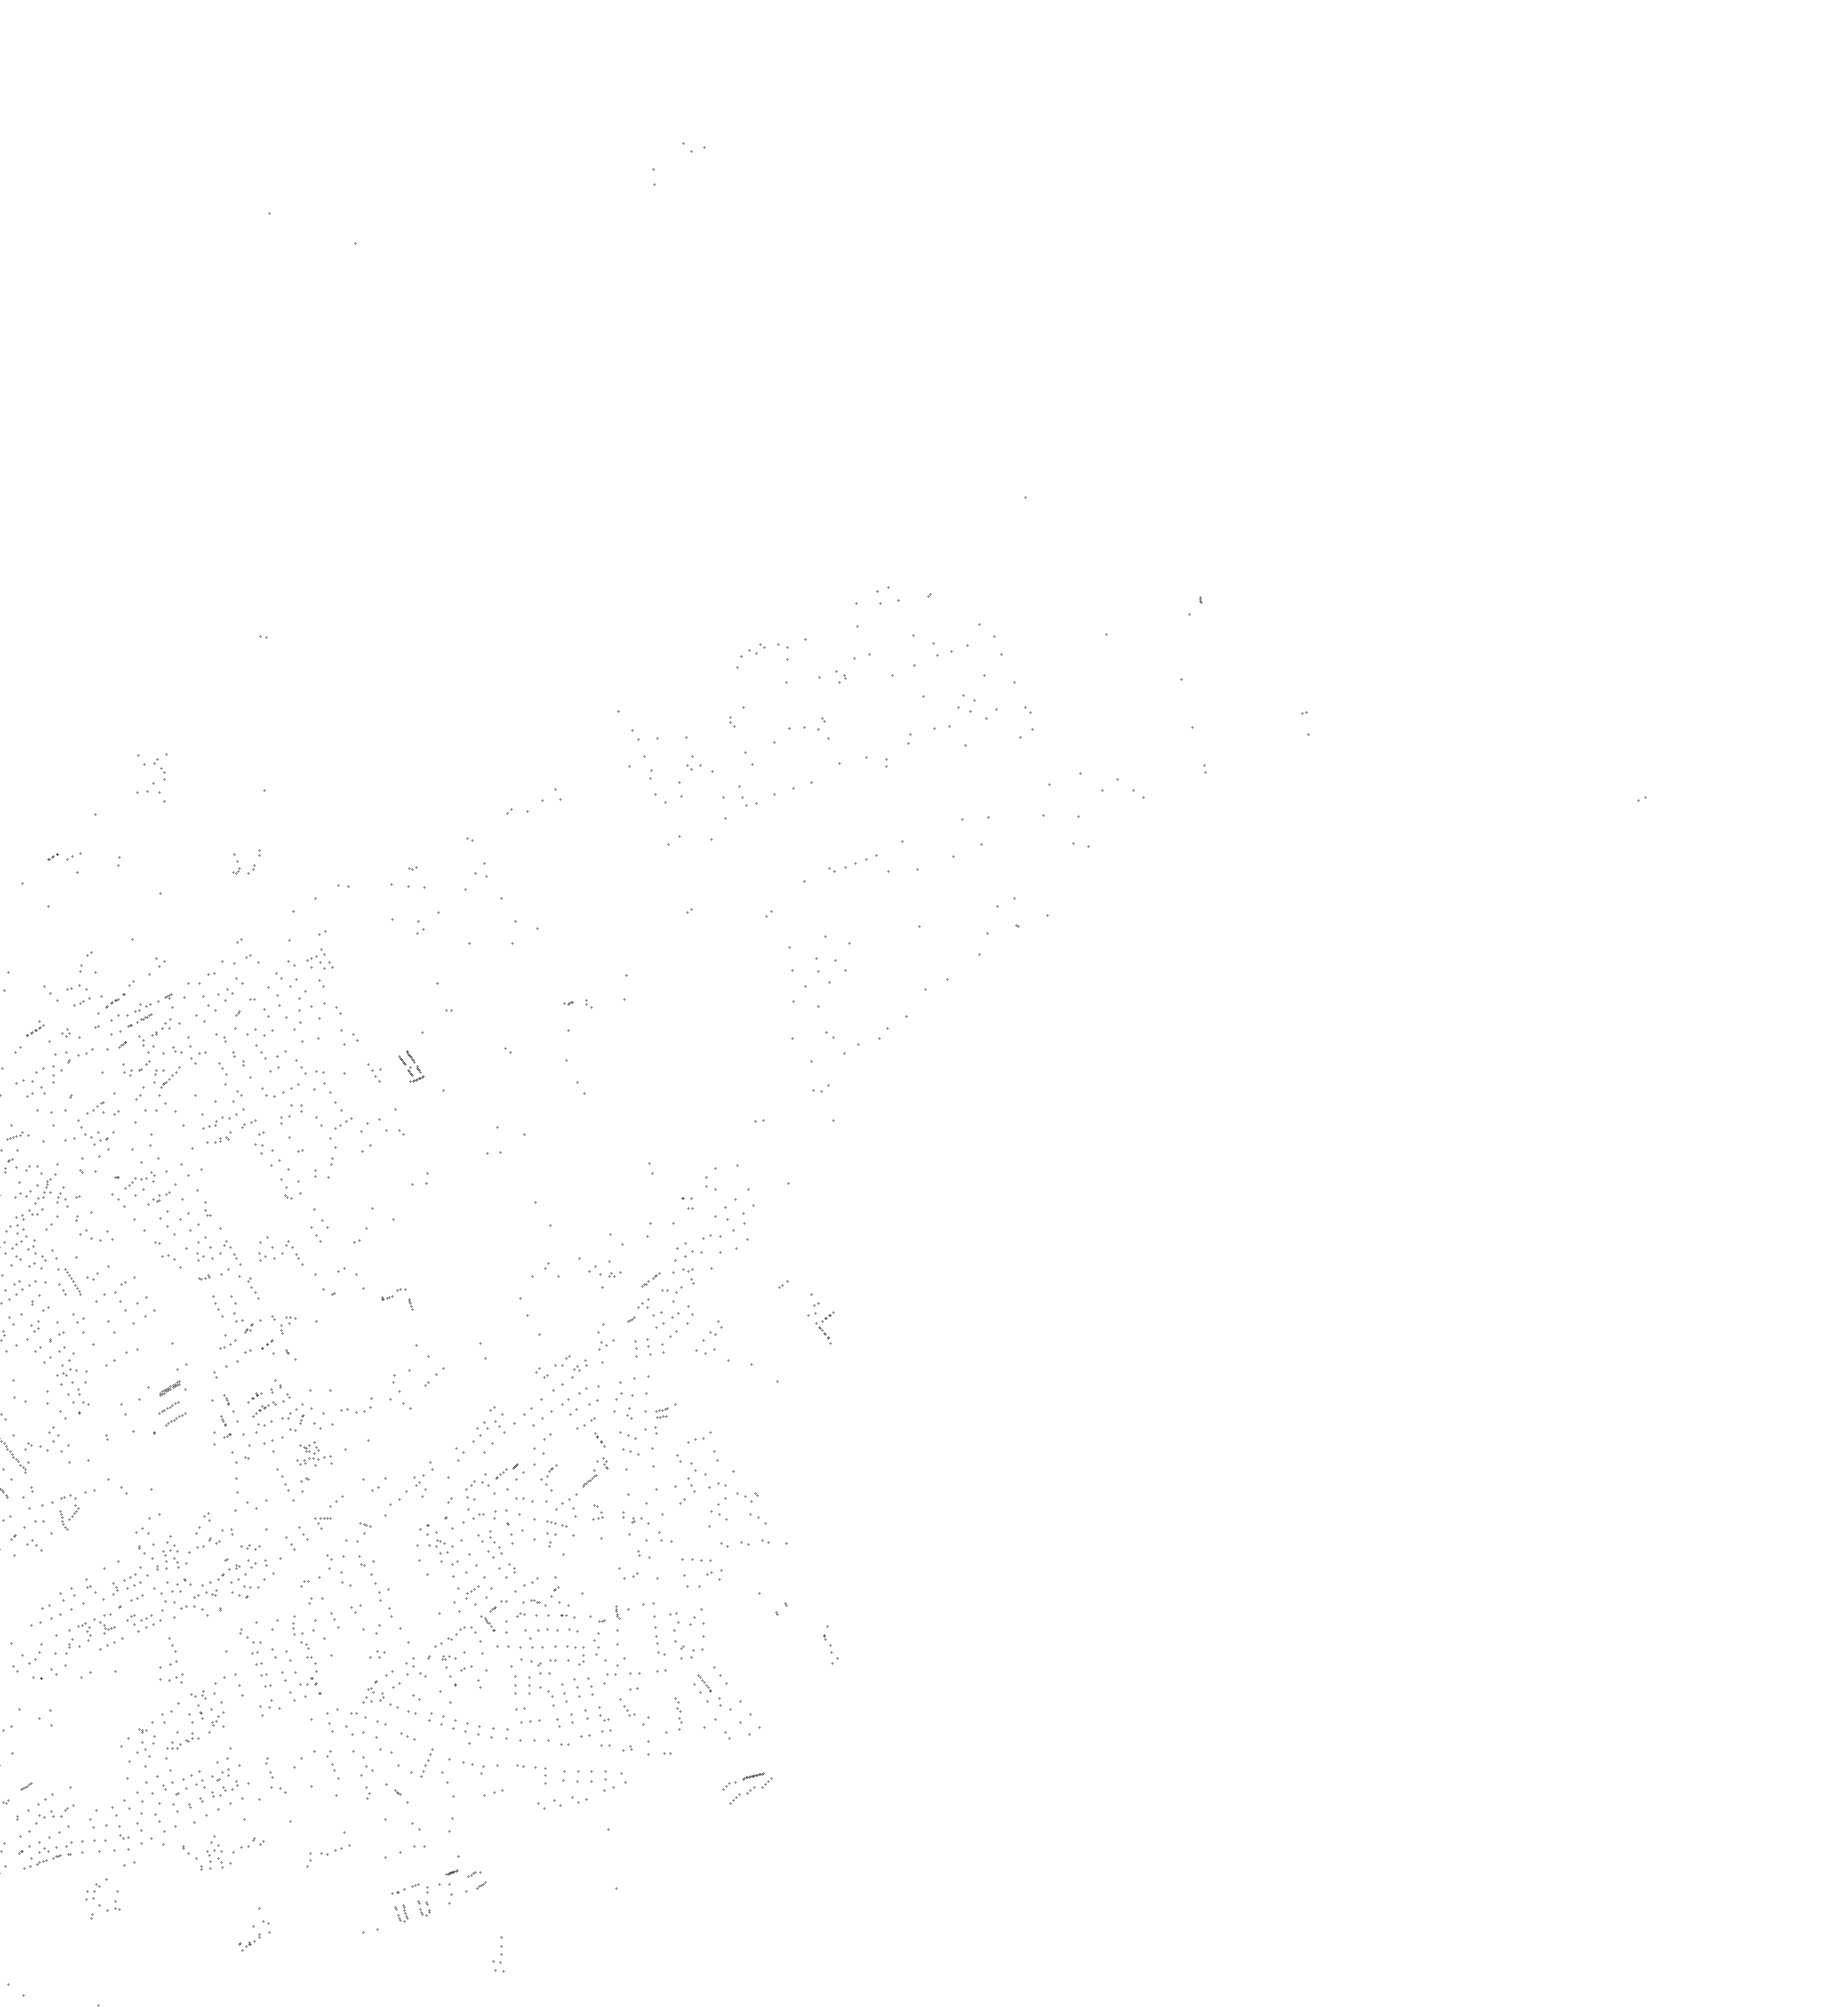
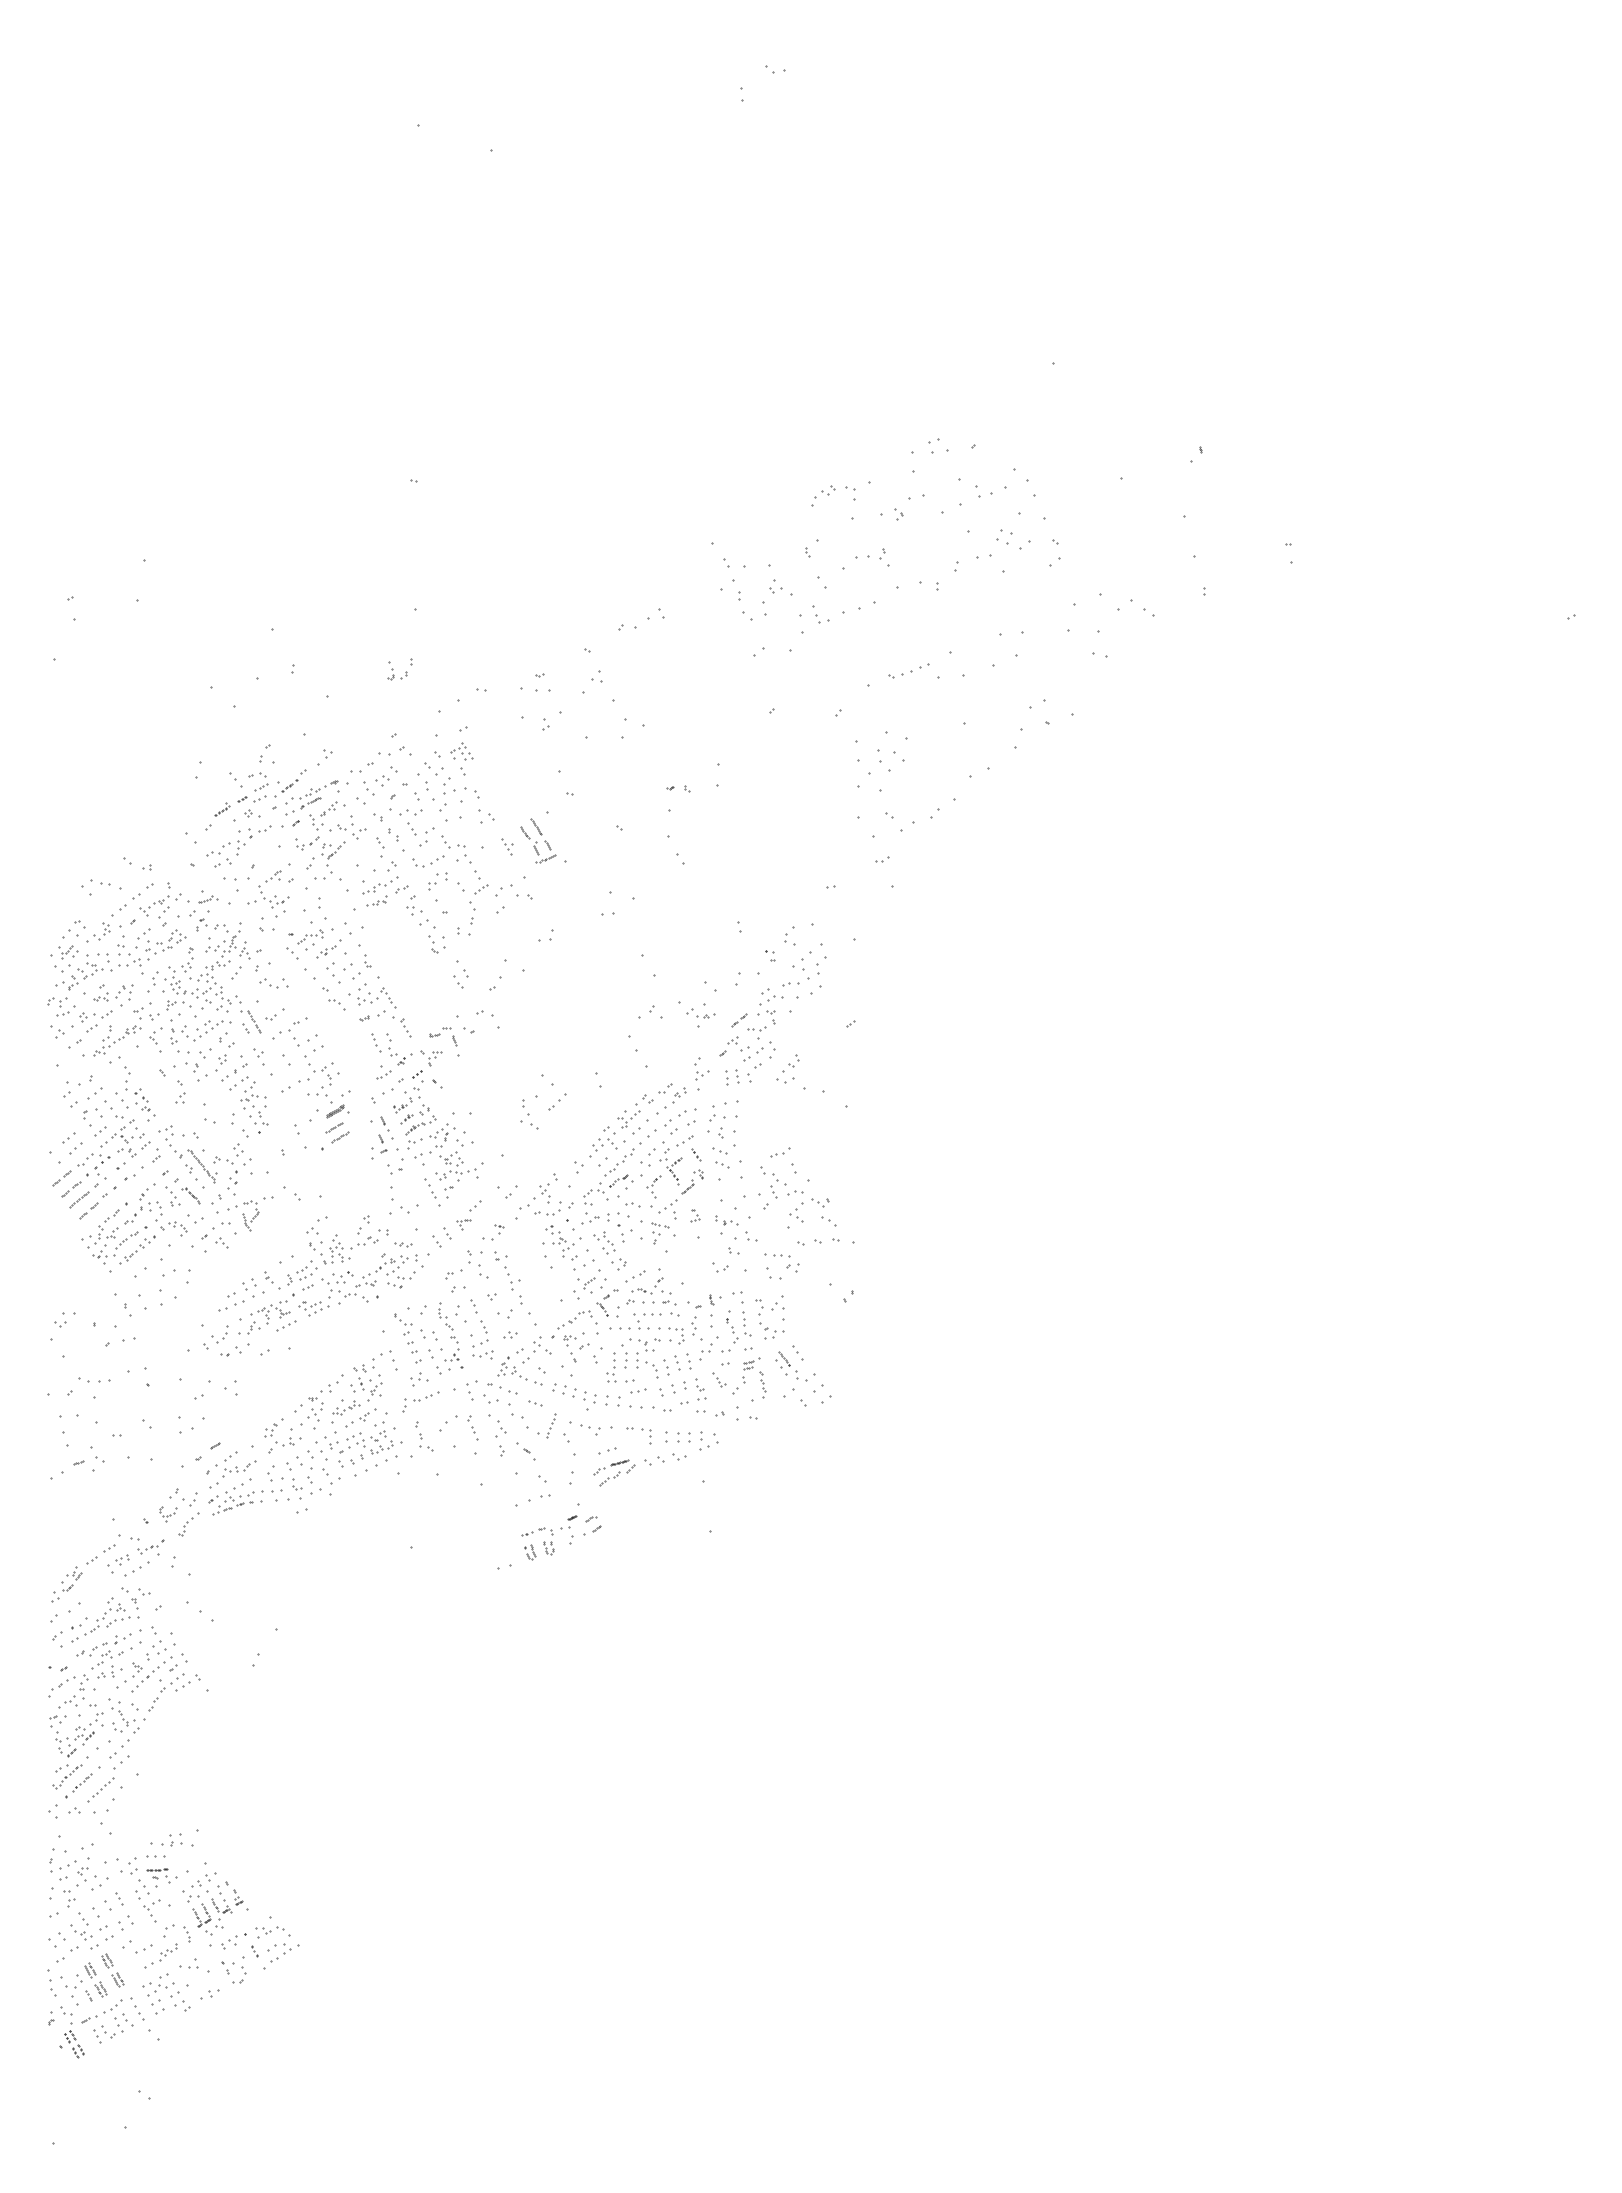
part: (151, 777) -> (320, 1082), moved
part: (63, 855) -> (251, 798), moved
part: (411, 1065) -> (538, 840), size x1.67
part: (280, 1250) -> (428, 995), removed
part: (397, 1299) -> (443, 1036), moved
part: (820, 1319) -> (670, 1163), moved
part: (518, 1393) -> (628, 1115), added
part: (356, 1405) -> (547, 1208), moved
part: (665, 1419) -> (751, 1370), moved
part: (508, 1449) -> (619, 1162), added
part: (313, 1453) -> (456, 1166), size x1.43
part: (47, 1473) -> (232, 1182), added
part: (830, 1644) -> (732, 1326), moved
part: (171, 1660) -> (482, 1339), moved
part: (199, 1752) -> (360, 1417), added
part: (747, 1787) -> (614, 1472), moved
part: (223, 1853) -> (380, 1501), removed
part: (328, 1855) -> (420, 1401), moved
part: (99, 1905) -> (276, 1441), moved
part: (254, 1936) -> (406, 1100), moved
part: (498, 1954) -> (611, 1367), moved

